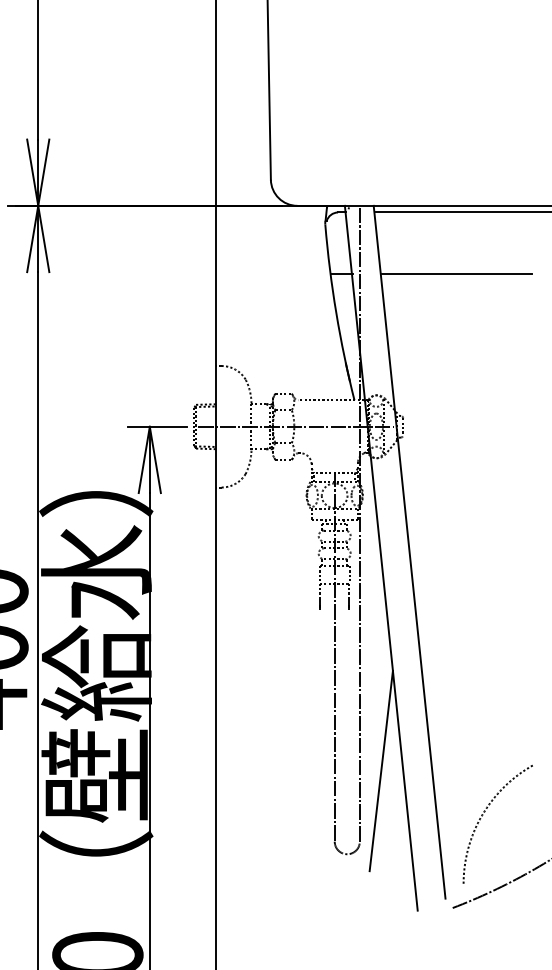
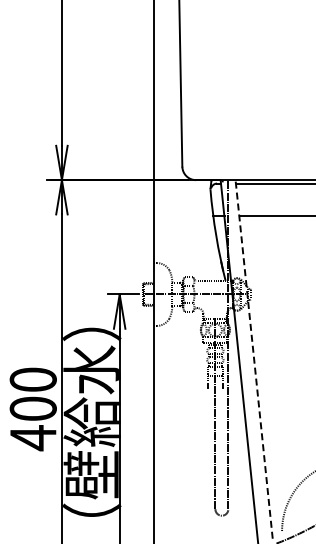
line: (410, 550) -> (254, 358), solid -> dashed
line: (381, 770) -> (239, 472), removed

